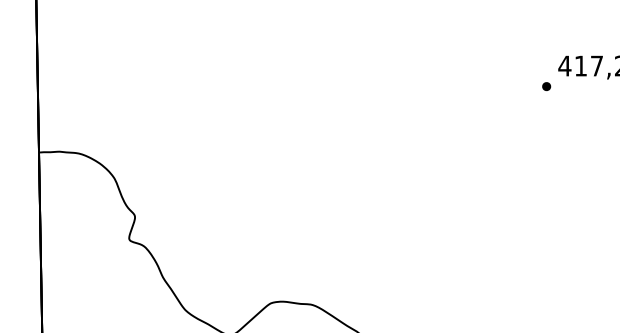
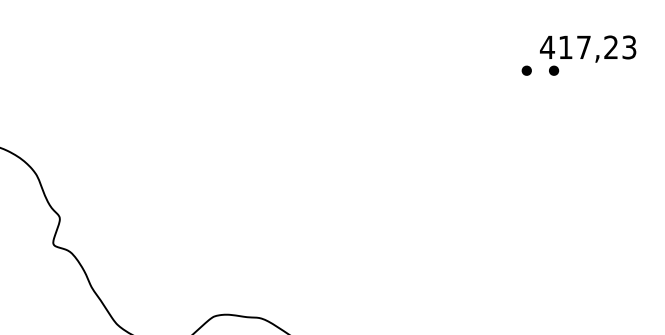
part: (570, 86) -> (553, 70), added

